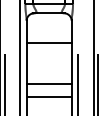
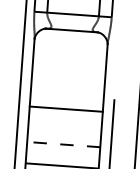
line: (48, 42) -> (65, 108), moved
line: (49, 83) -> (64, 144), solid -> dashed

